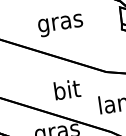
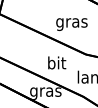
text: (60, 25) -> (71, 24), moved

